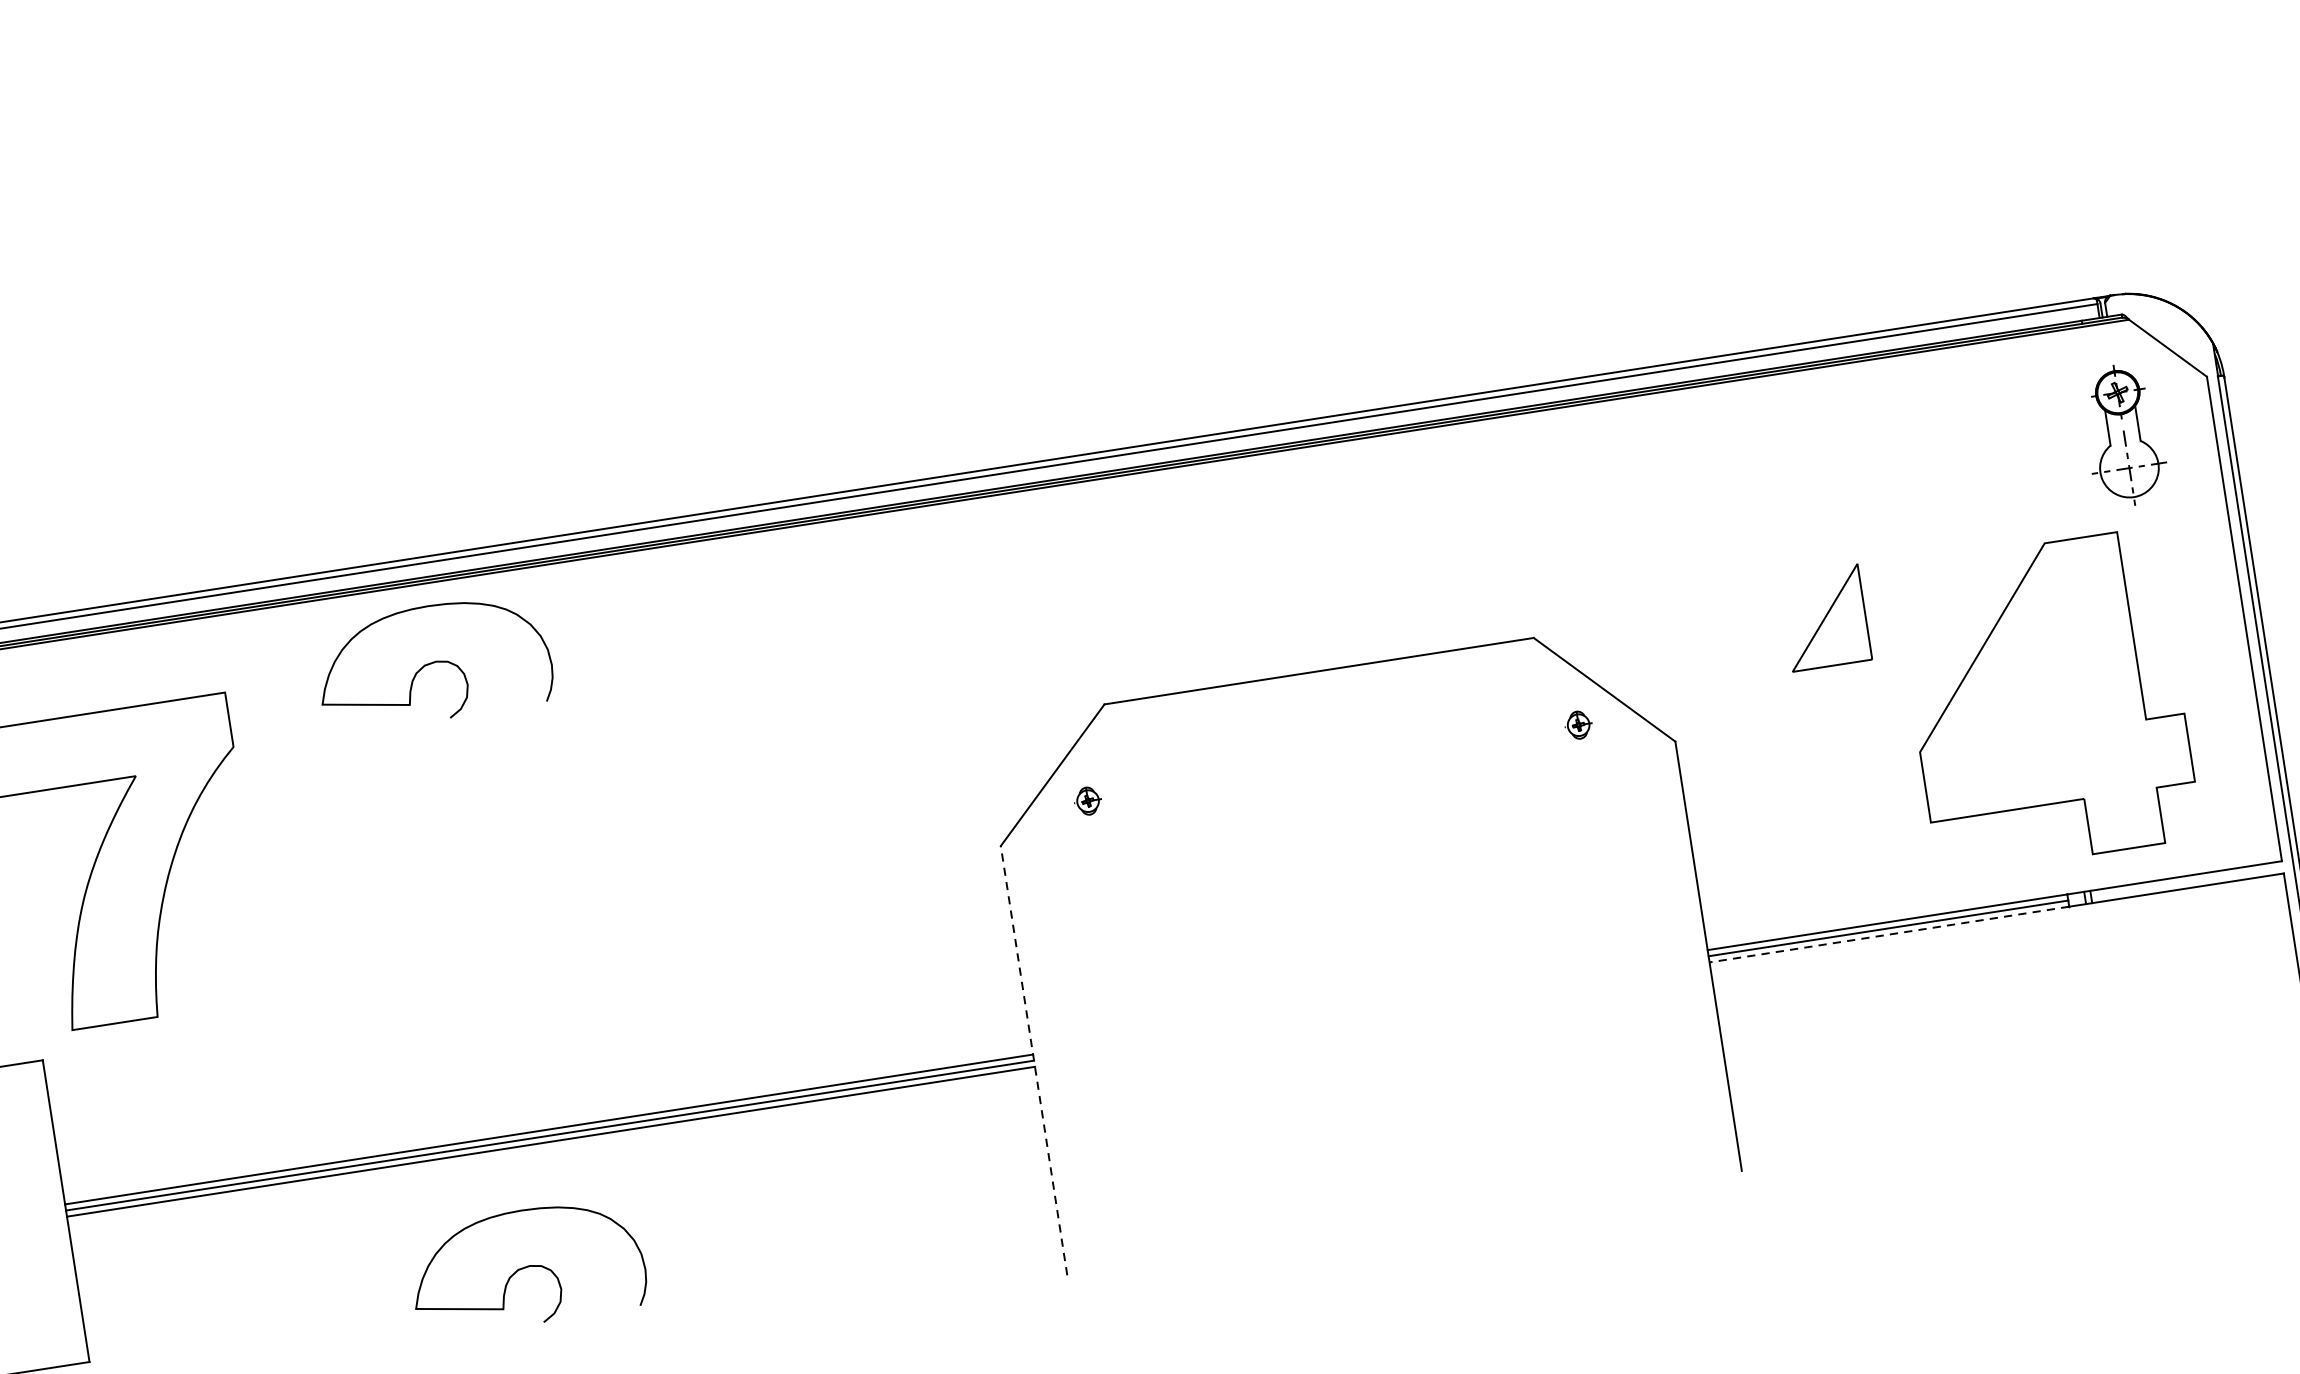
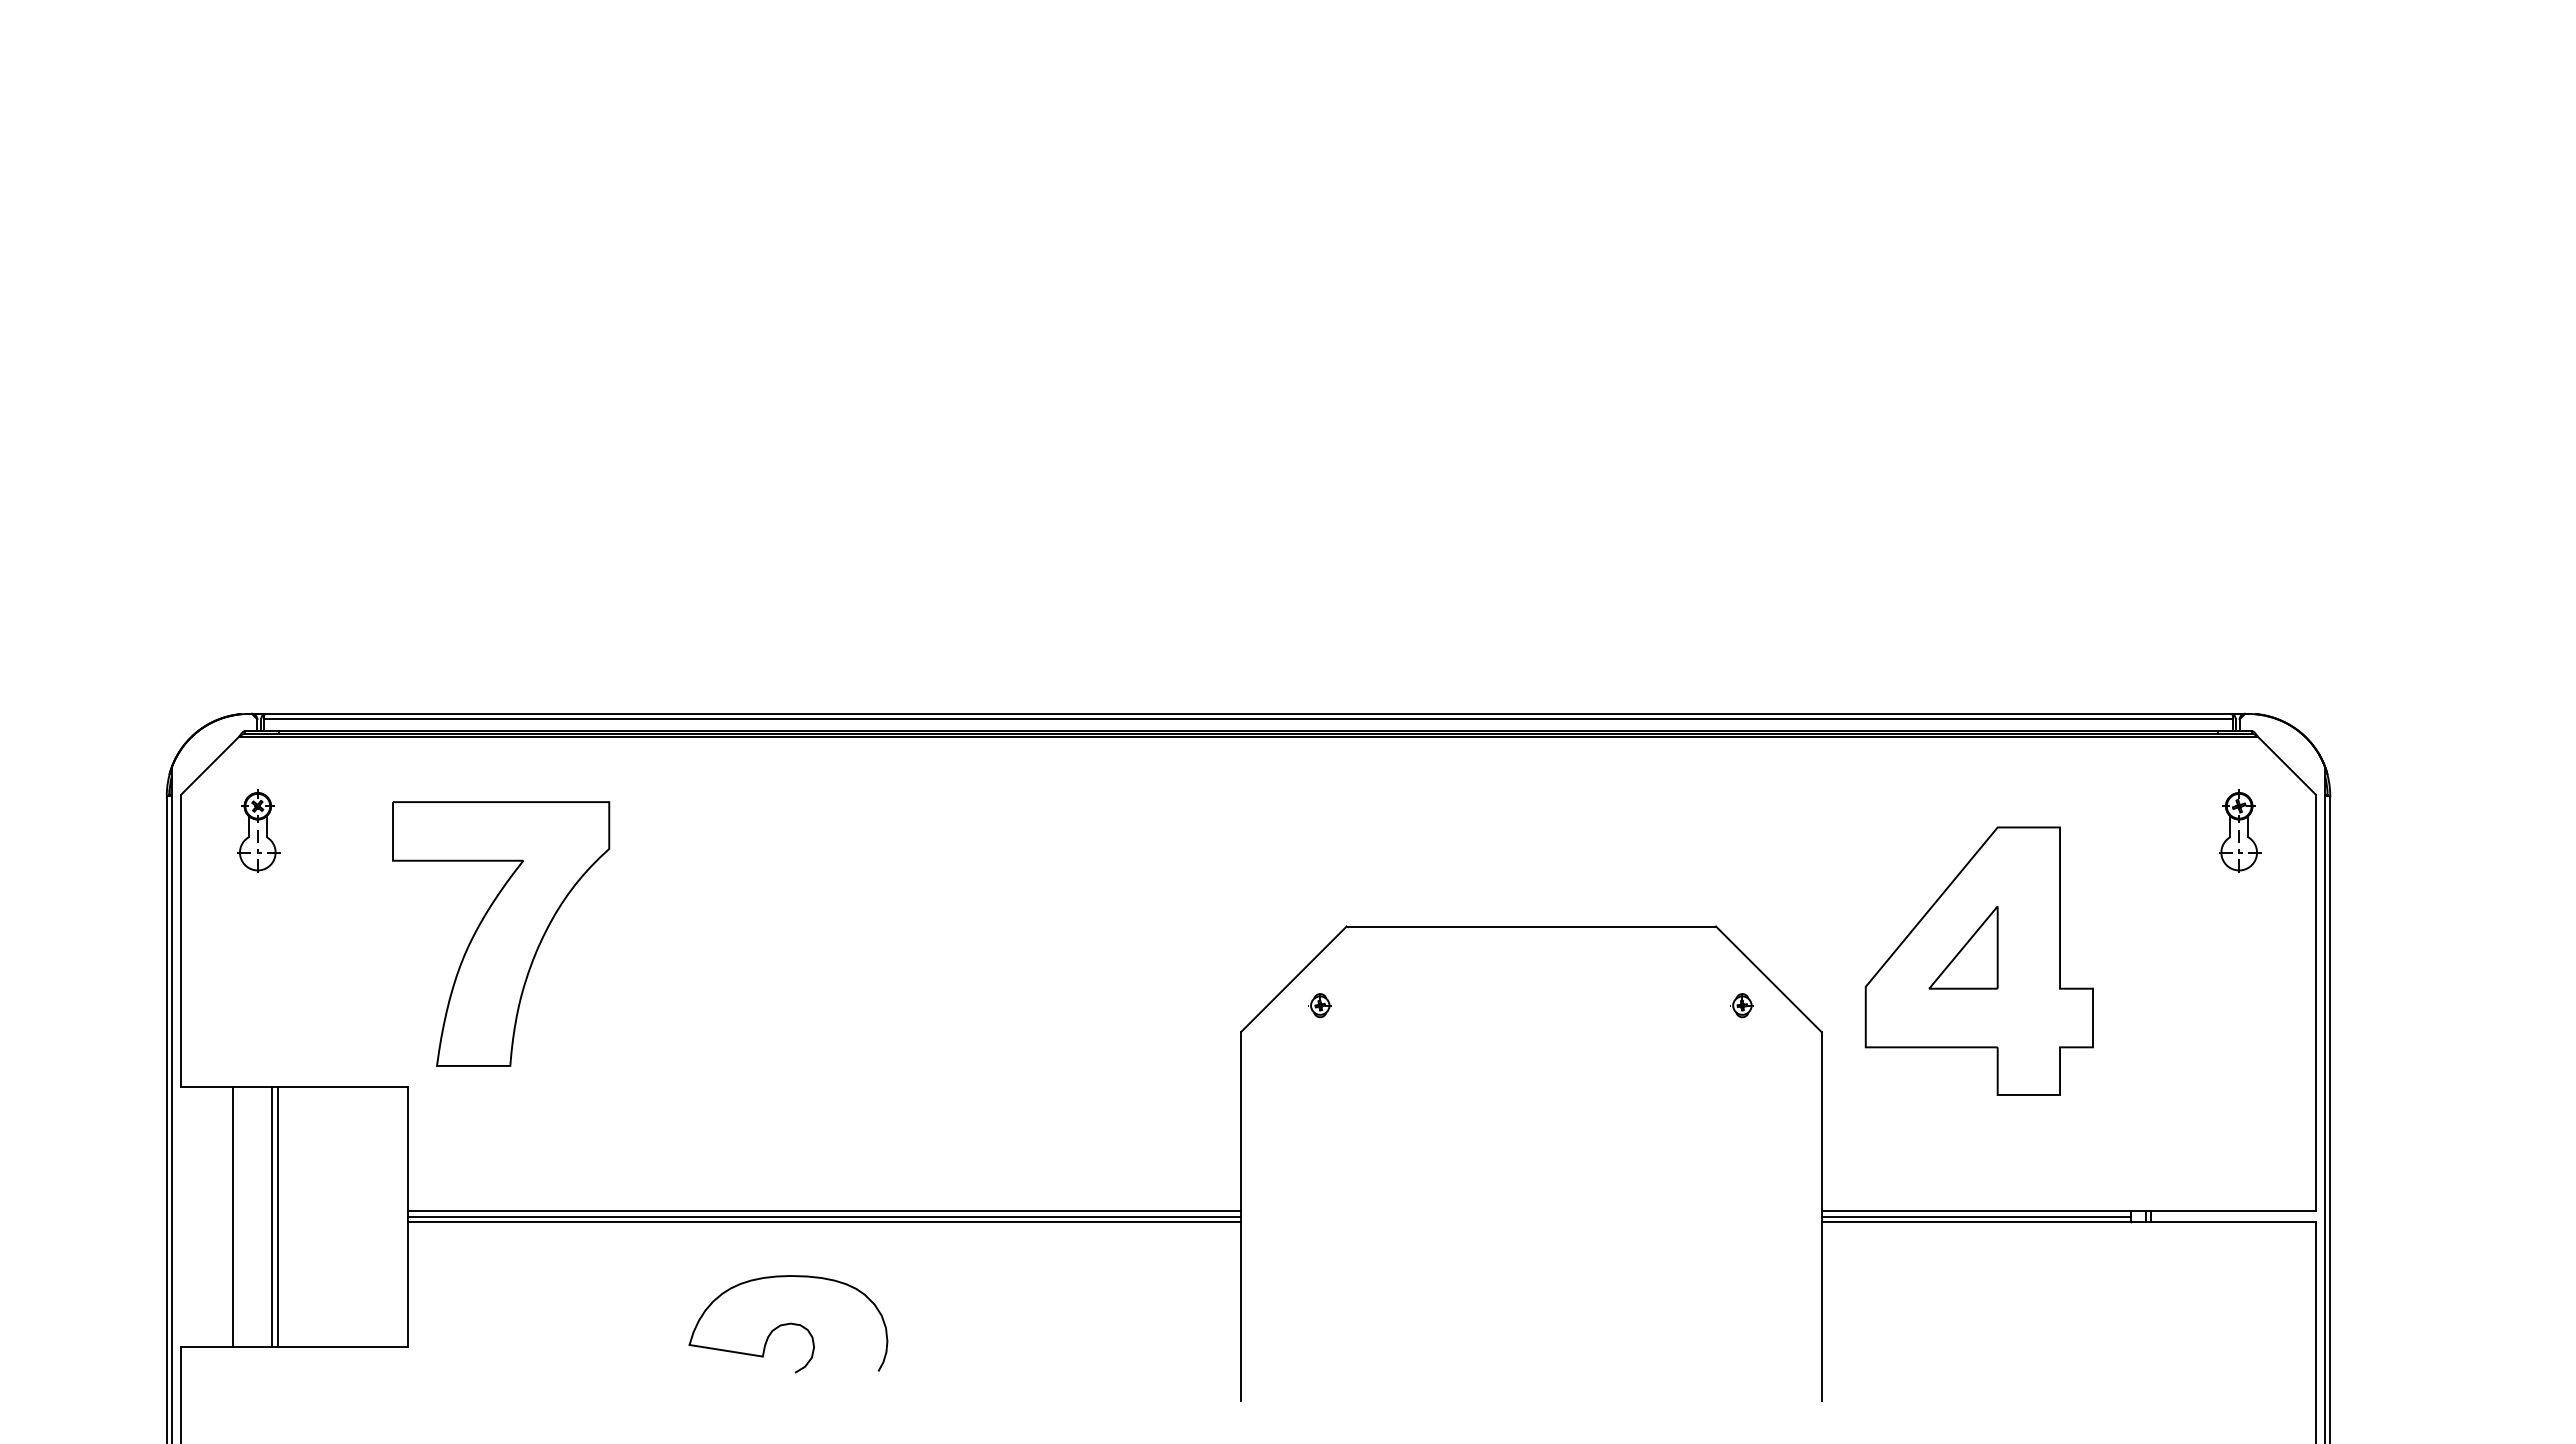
part: (2126, 432) -> (2240, 830), size x0.71
curve: (433, 663) -> (788, 804), removed
part: (2046, 701) -> (1978, 960), moved
line: (1889, 933) -> (1976, 1221), dashed -> solid
line: (1034, 1060) -> (1241, 1216), dashed -> solid

